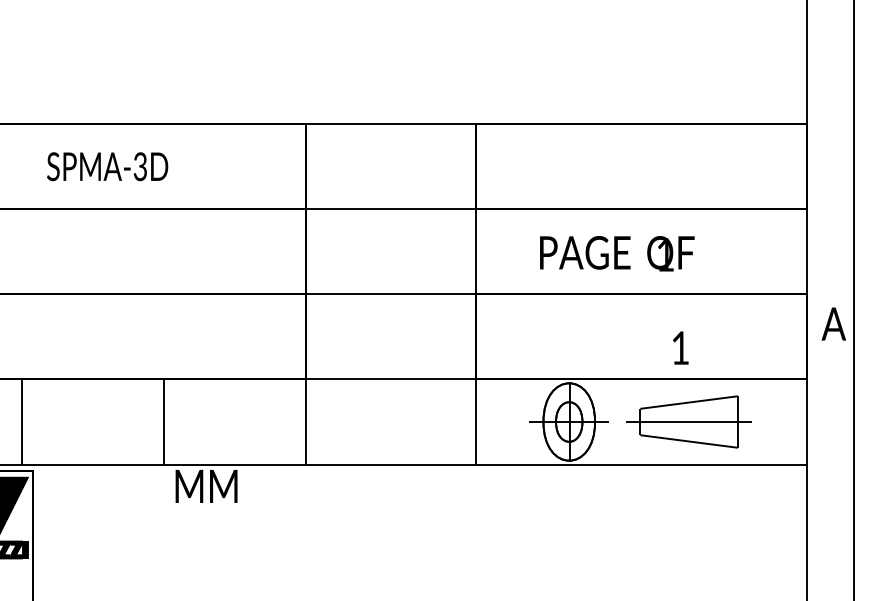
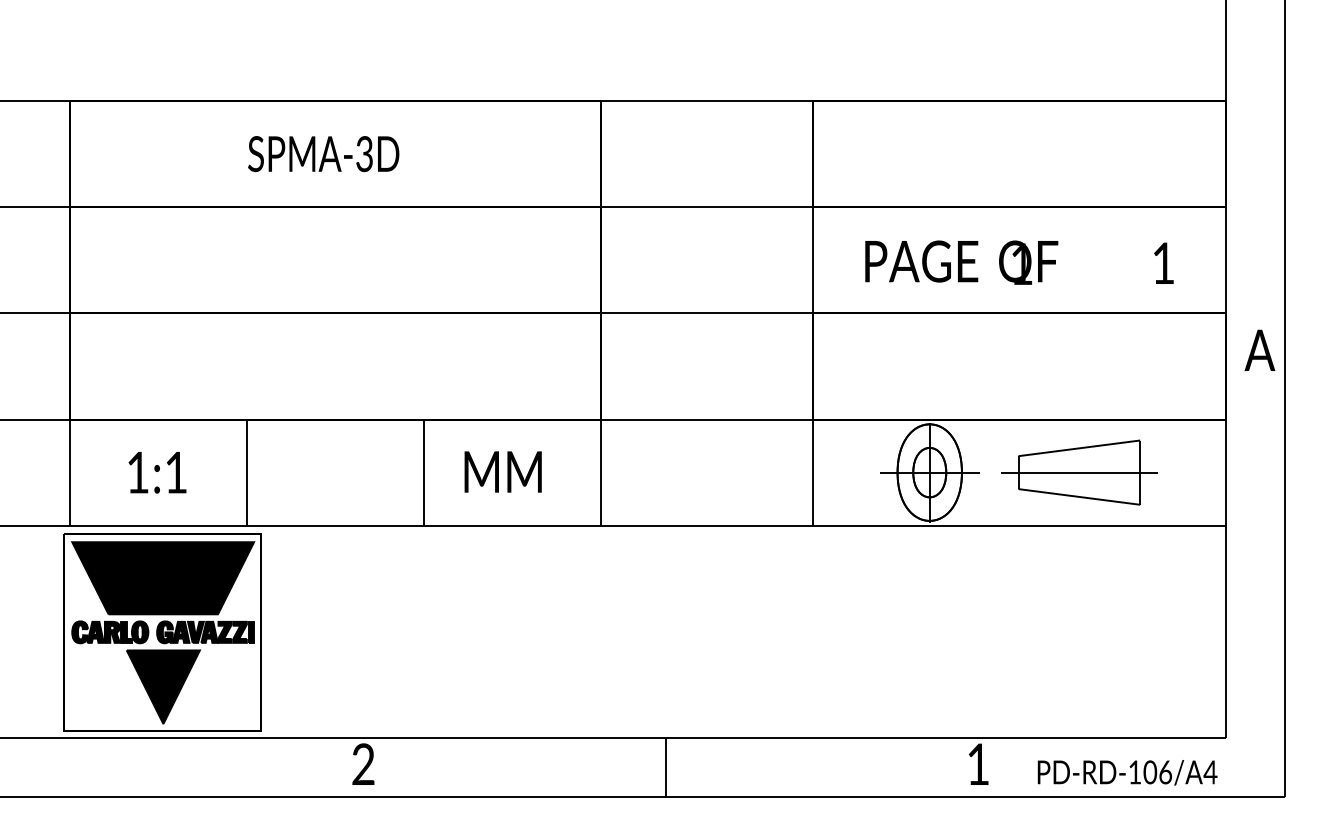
text: (107, 167) -> (323, 154), moved
text: (617, 253) -> (961, 262), moved
text: (680, 347) -> (1163, 262), moved
text: (206, 486) -> (502, 471), moved

